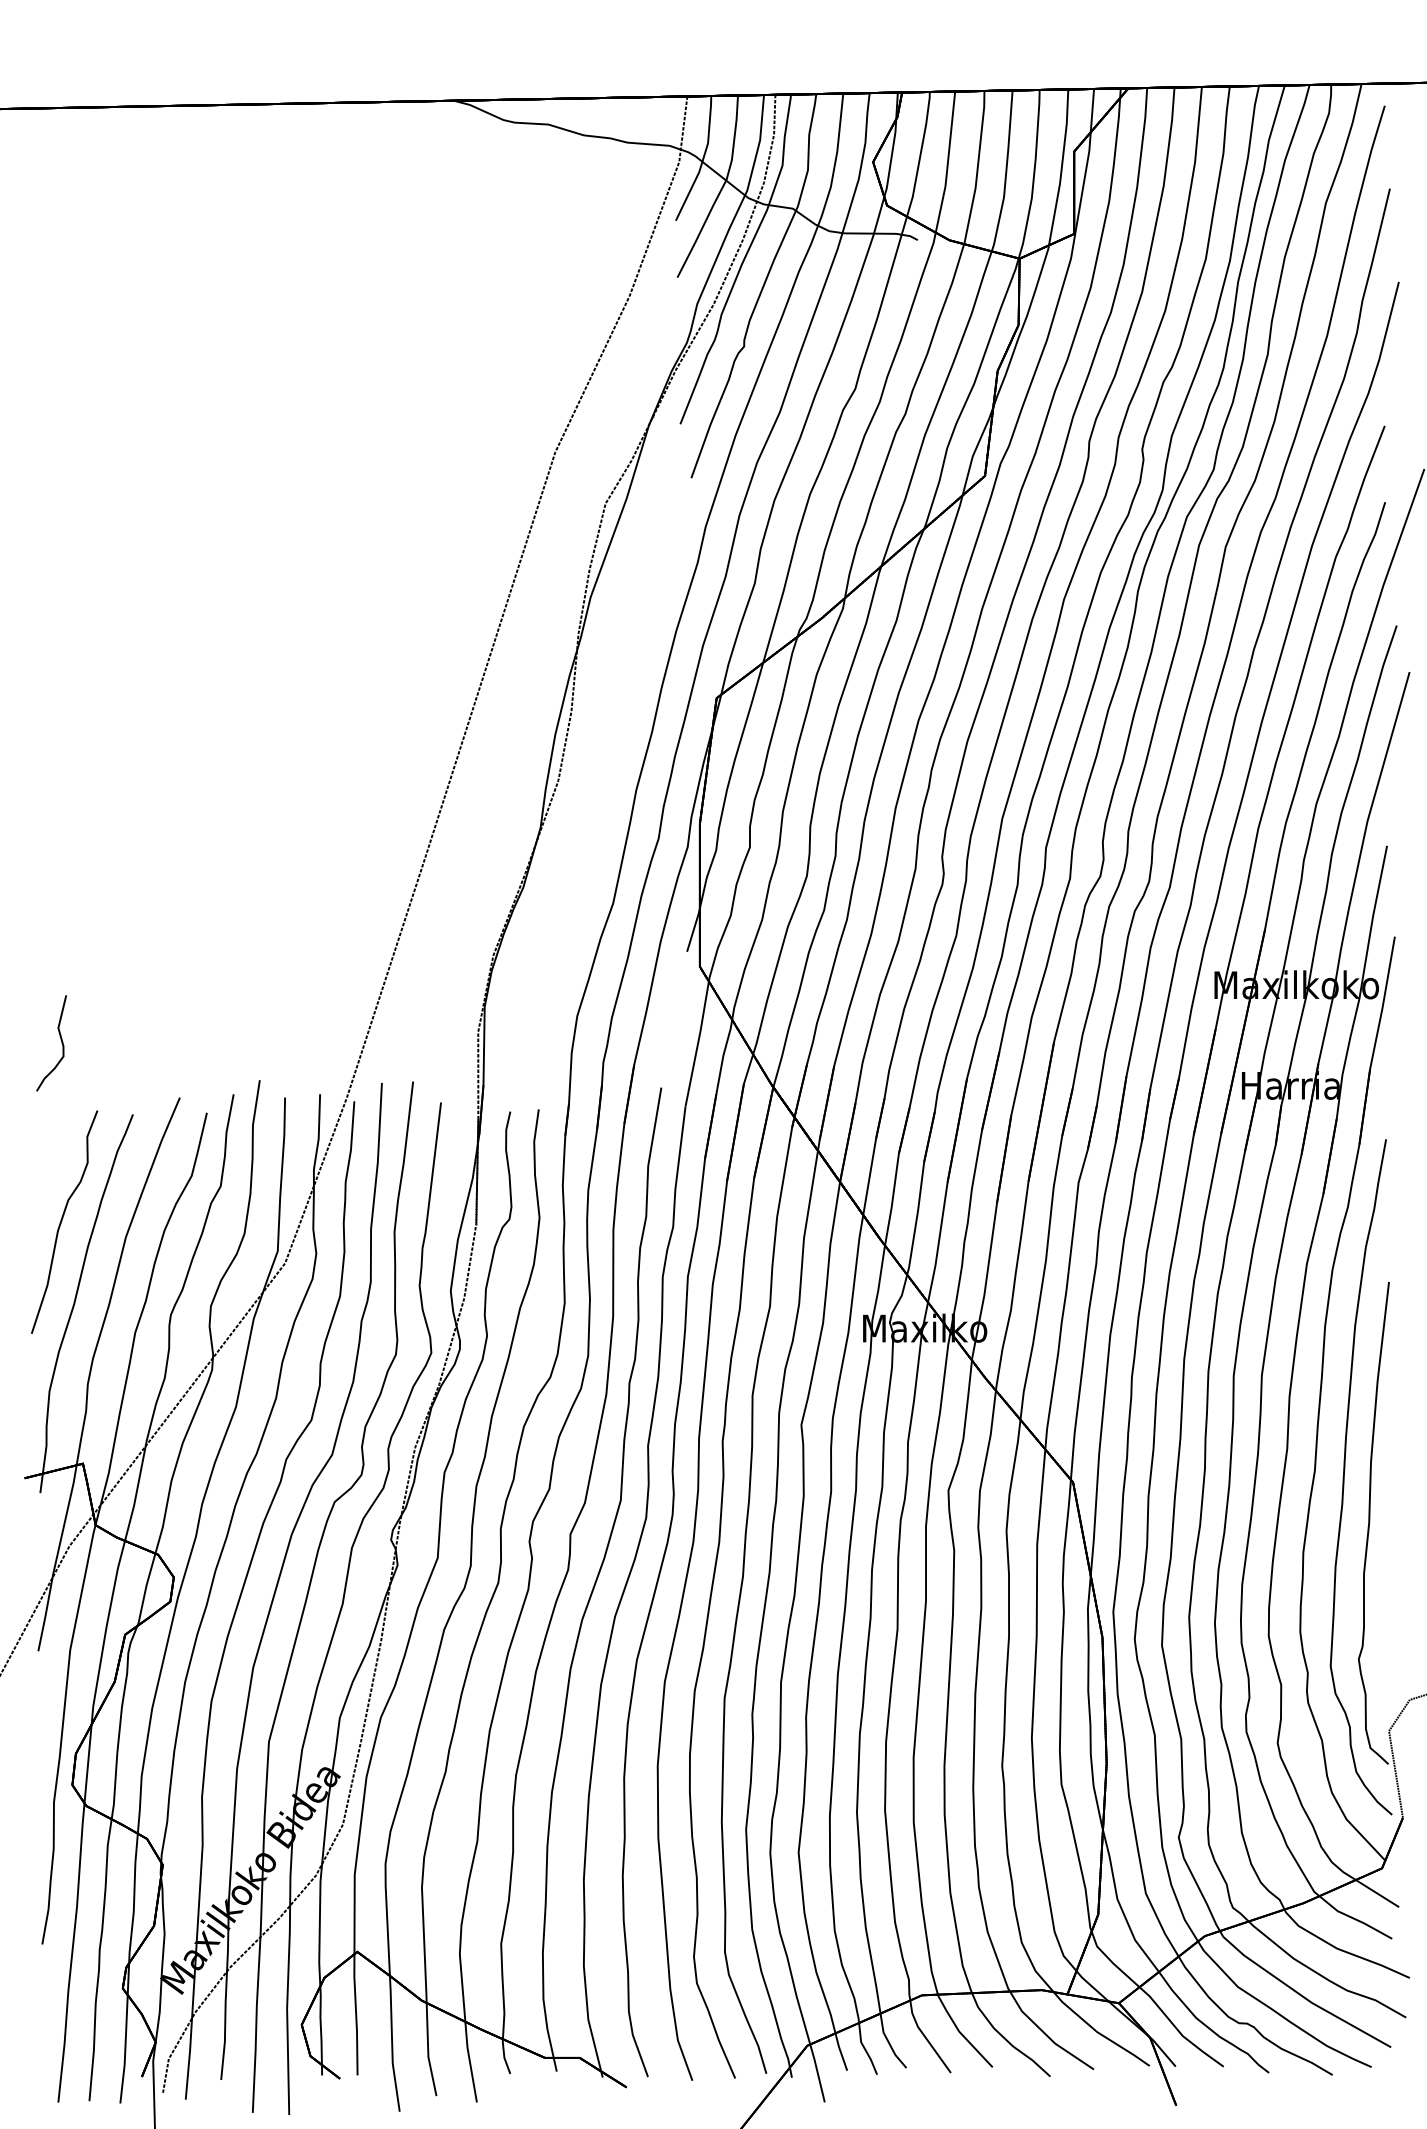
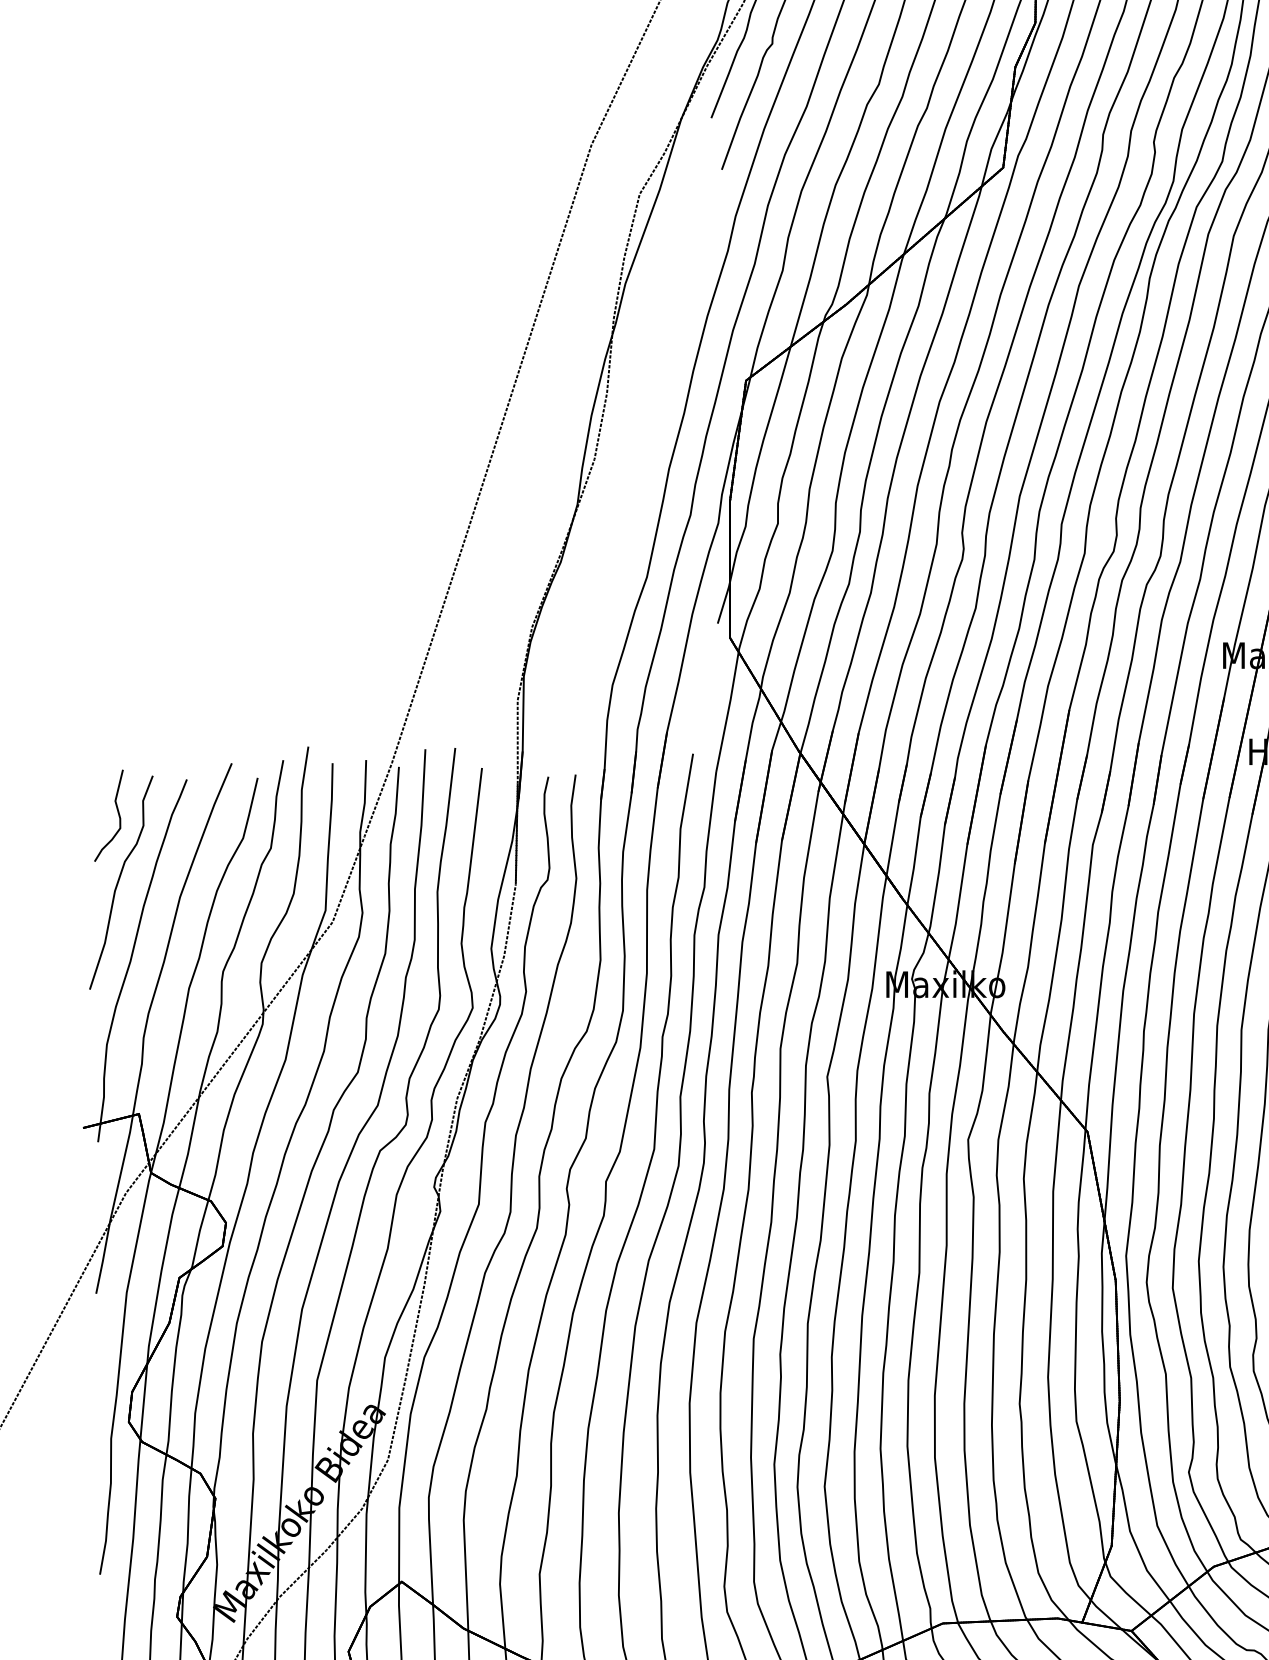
part: (60, 1040) -> (117, 813), moved

